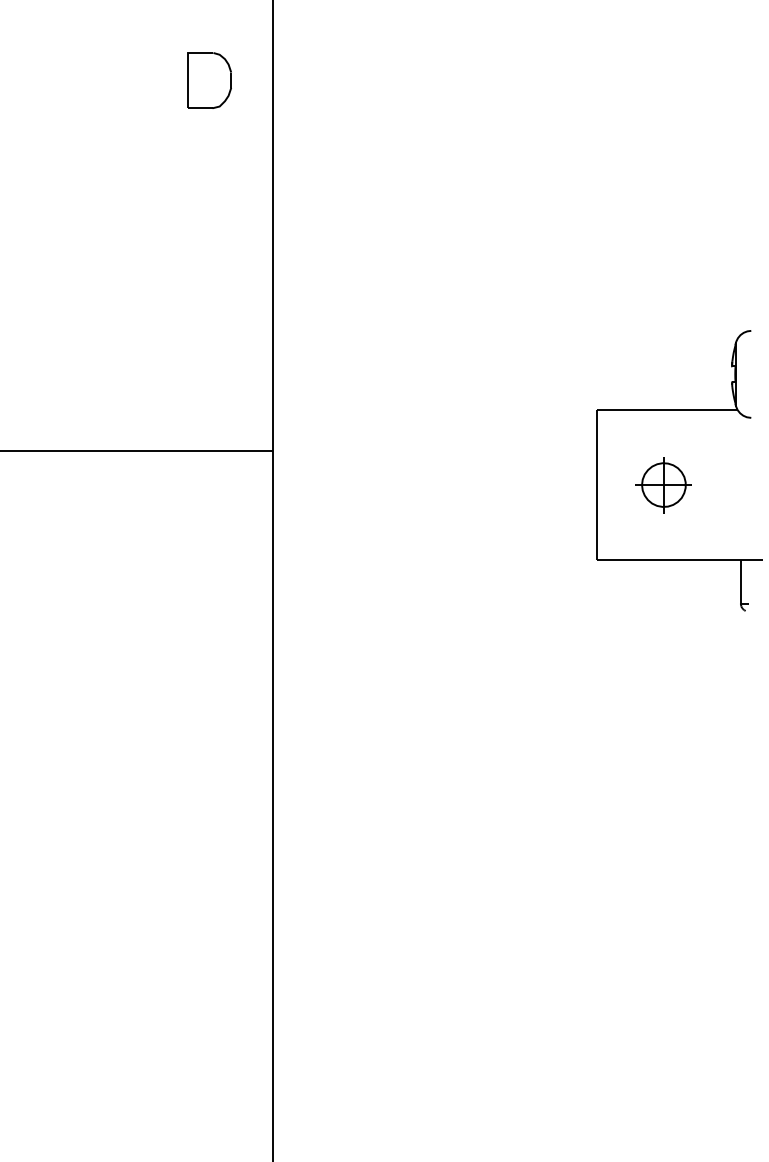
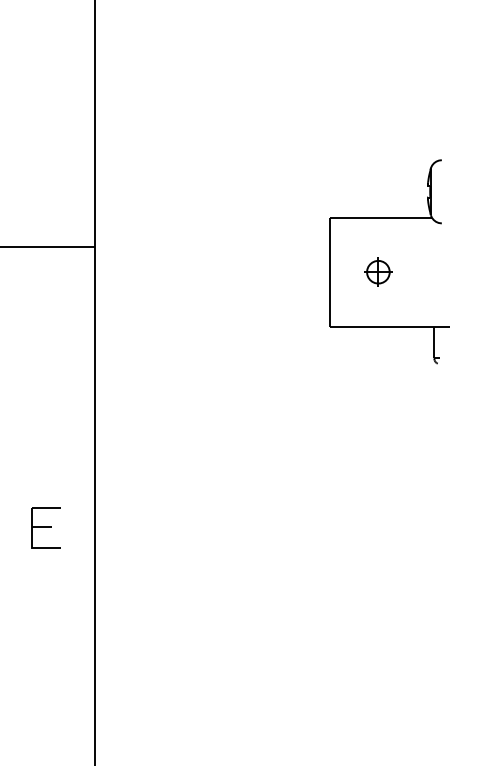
part: (663, 484) -> (378, 271), size x0.71
part: (206, 836) -> (45, 527), added

